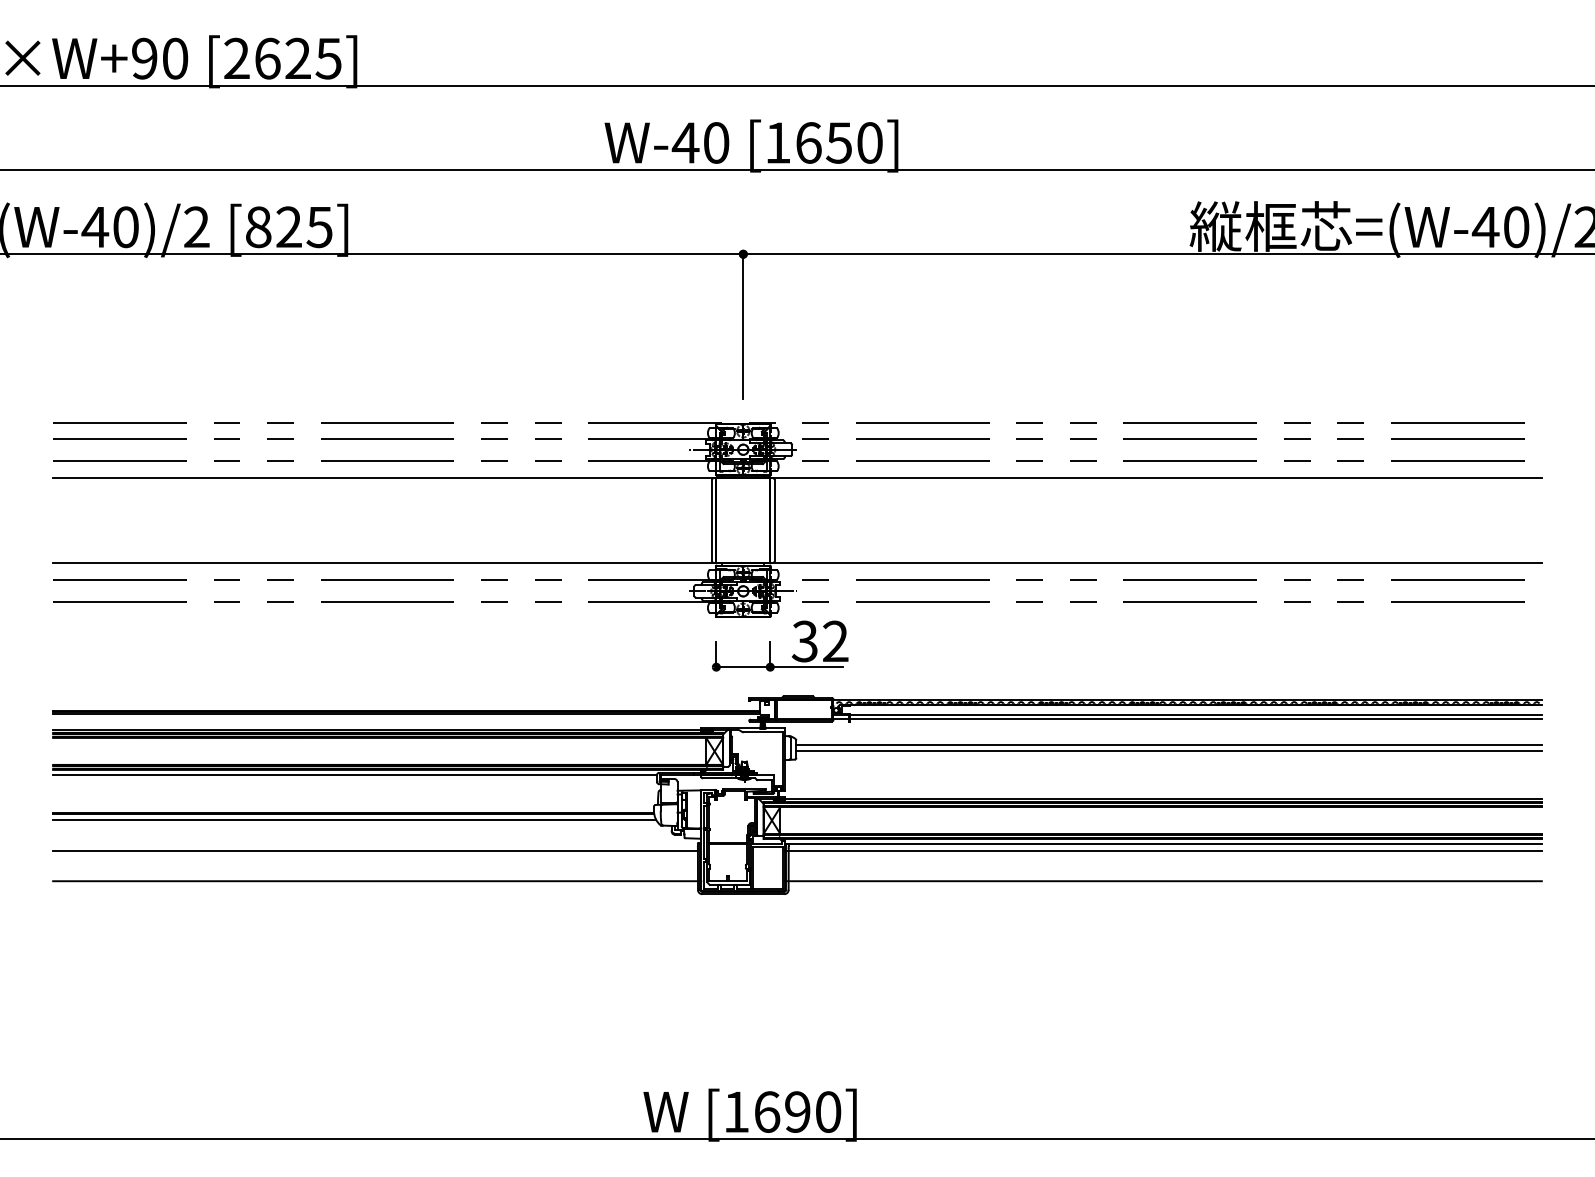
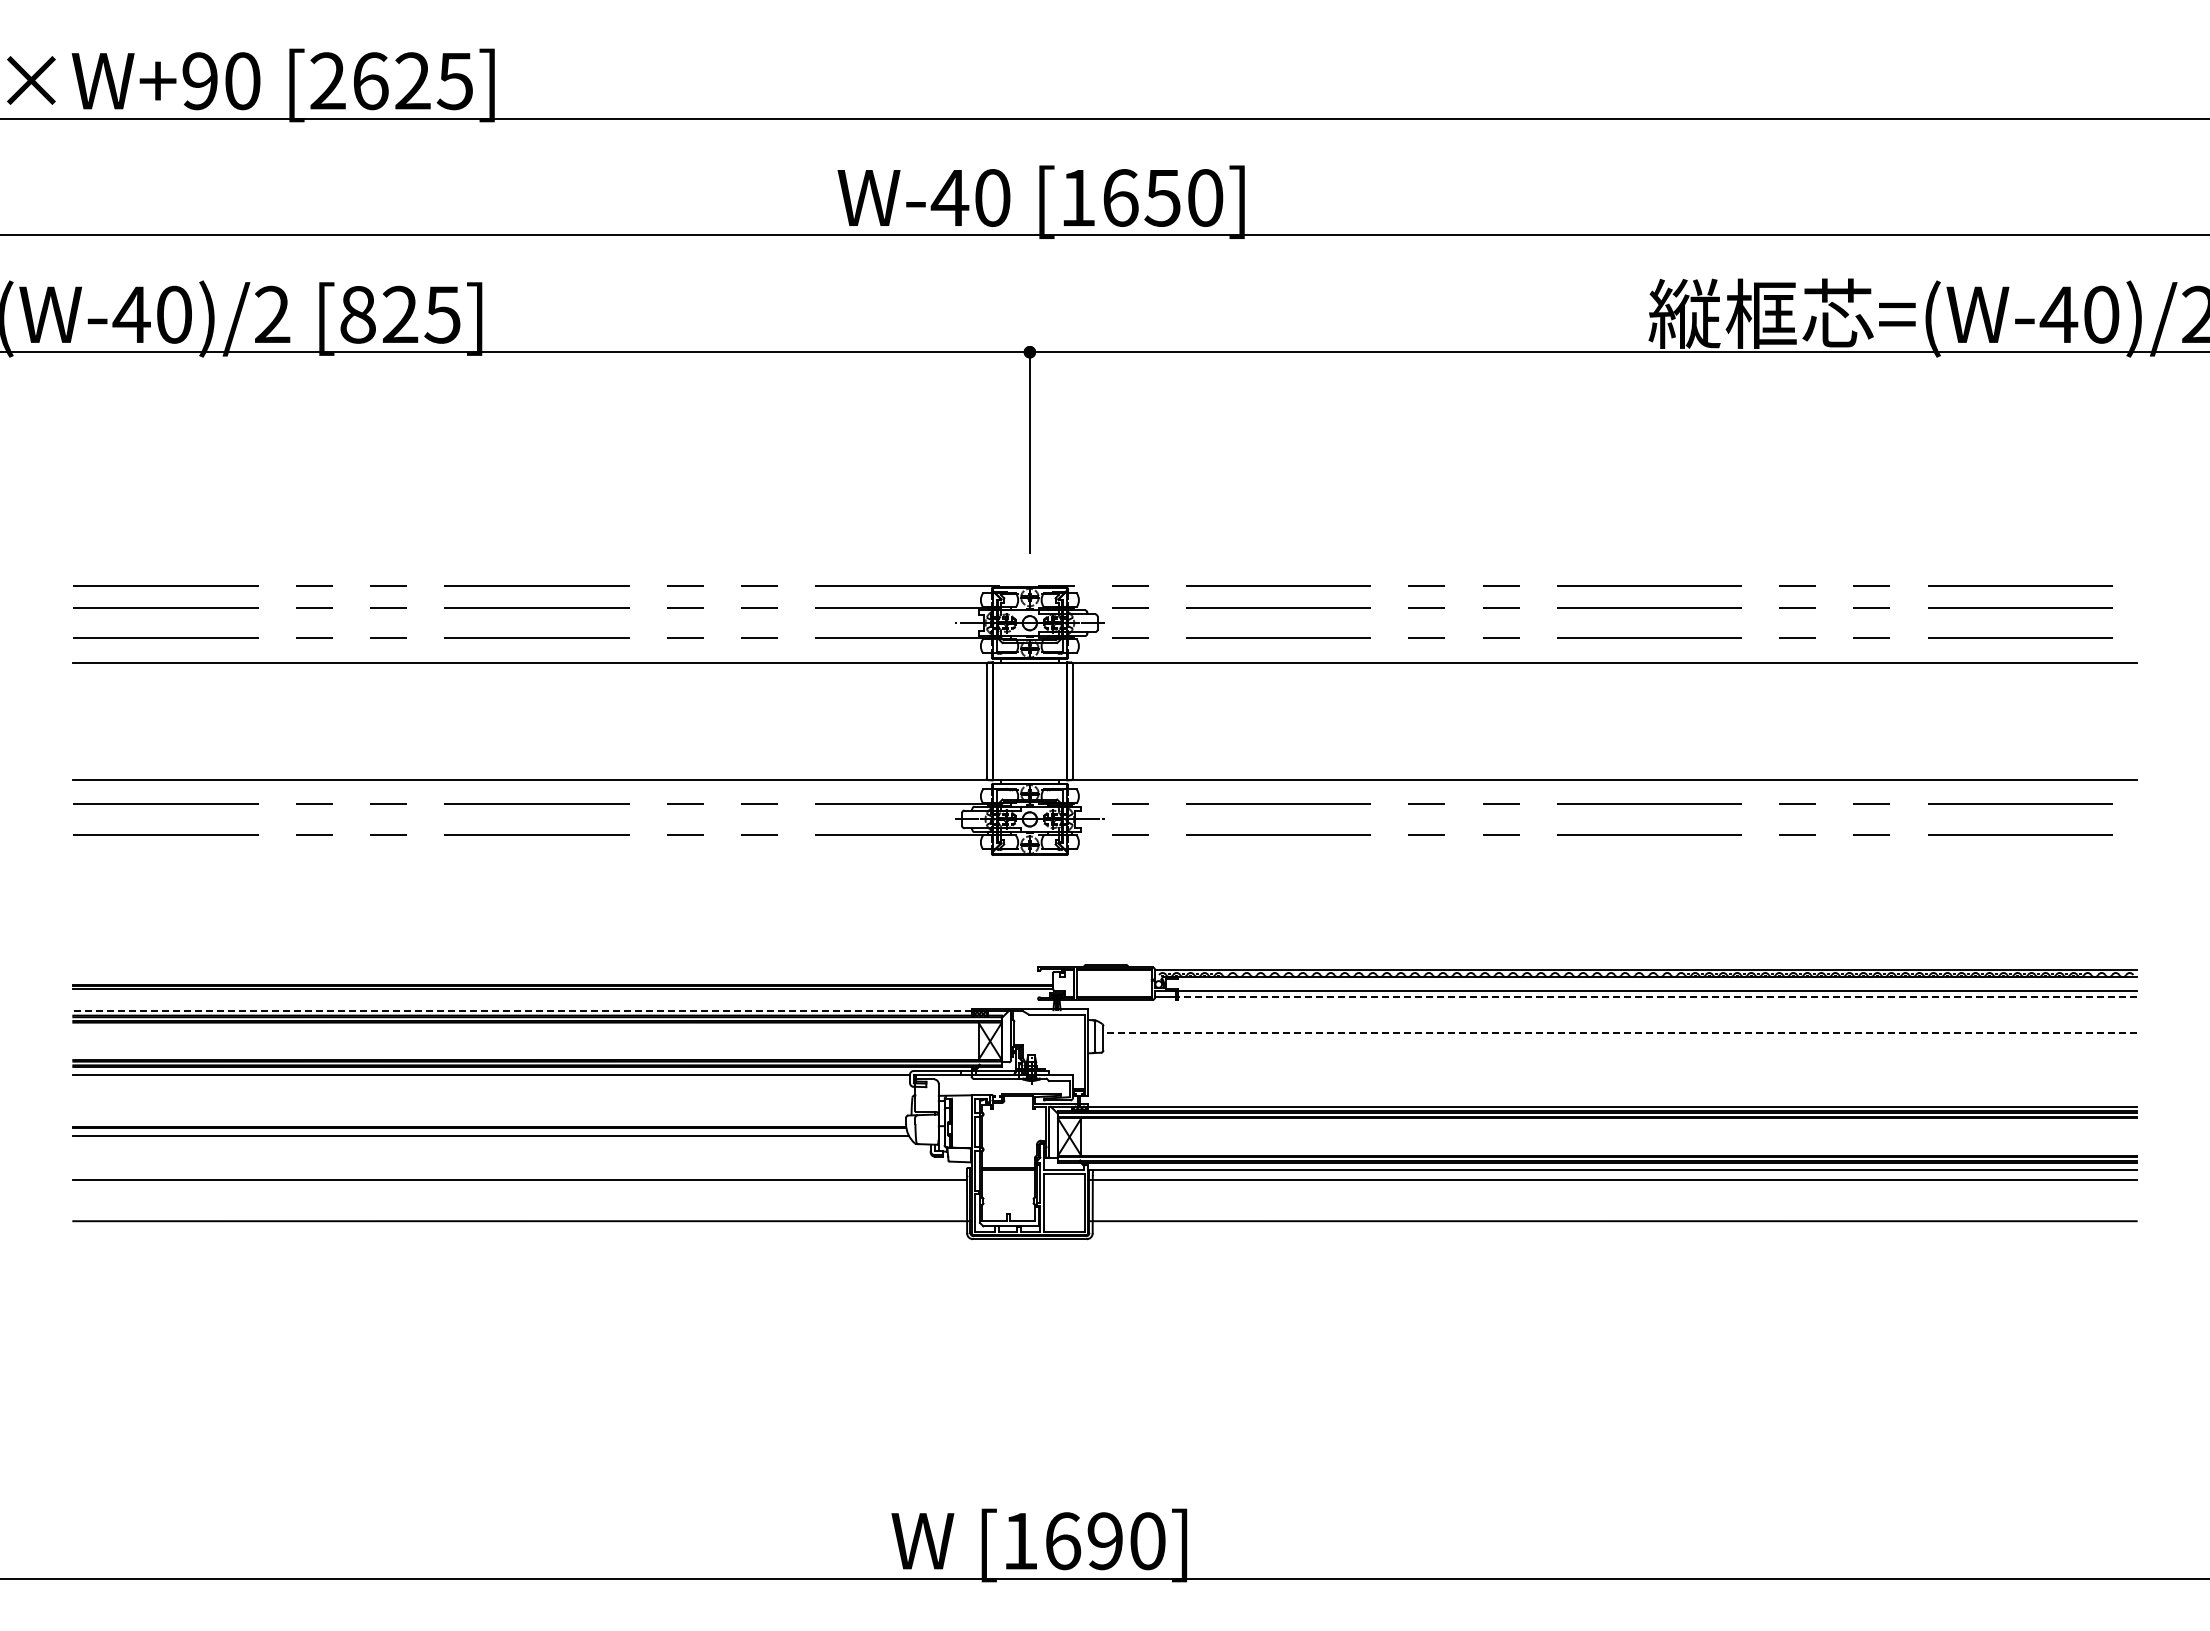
part: (770, 646) -> (1067, 895), removed
line: (1195, 719) -> (1656, 996), solid -> dashed
line: (376, 729) -> (521, 1010), solid -> dashed
line: (1169, 745) -> (1620, 1032), solid -> dashed
line: (1168, 750) -> (1619, 1040), removed

